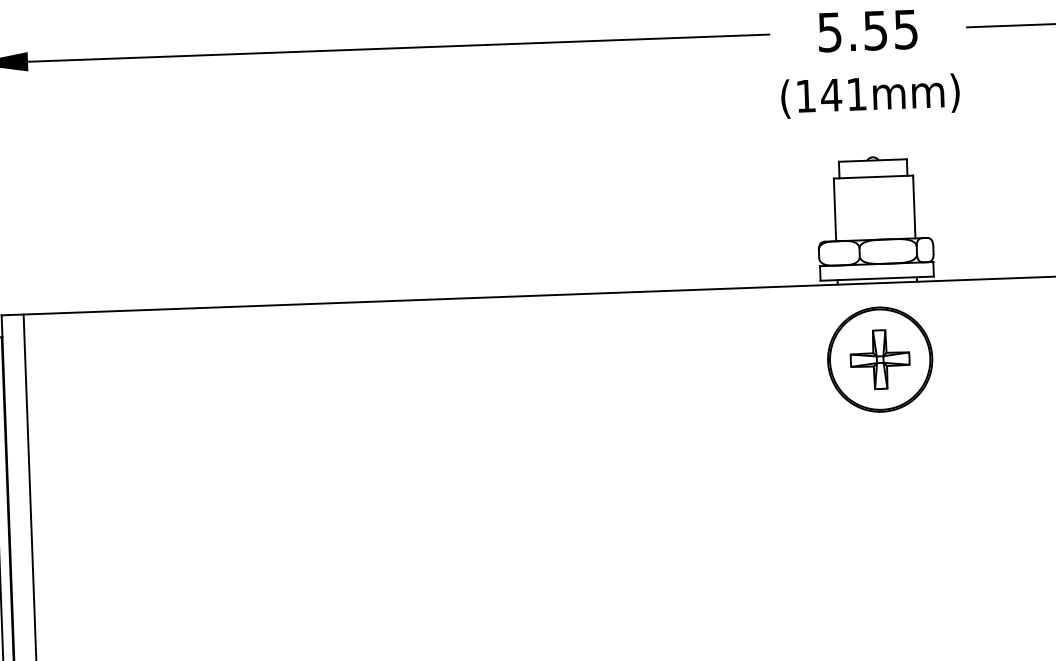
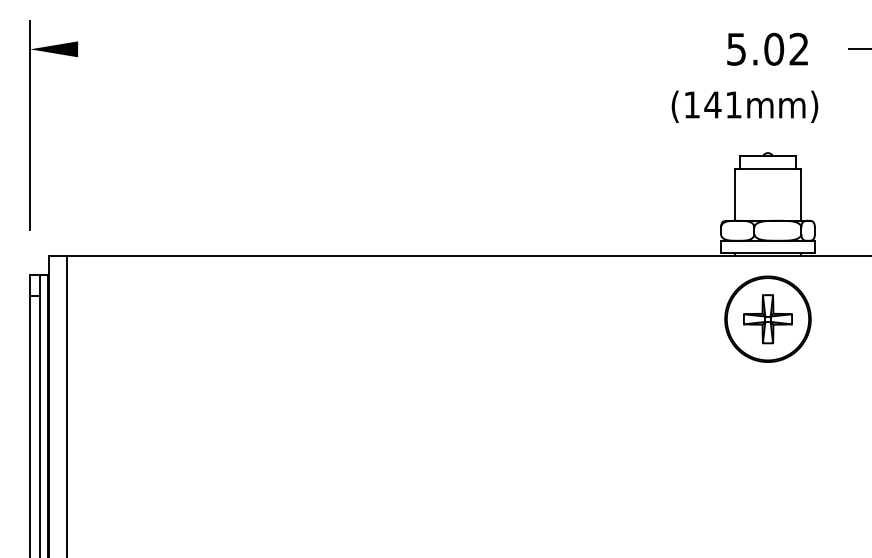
text: (890, 29) -> (786, 48), 5.55 -> 5.02
line: (388, 48) -> (374, 49), removed
text: (869, 95) -> (744, 106), moved

